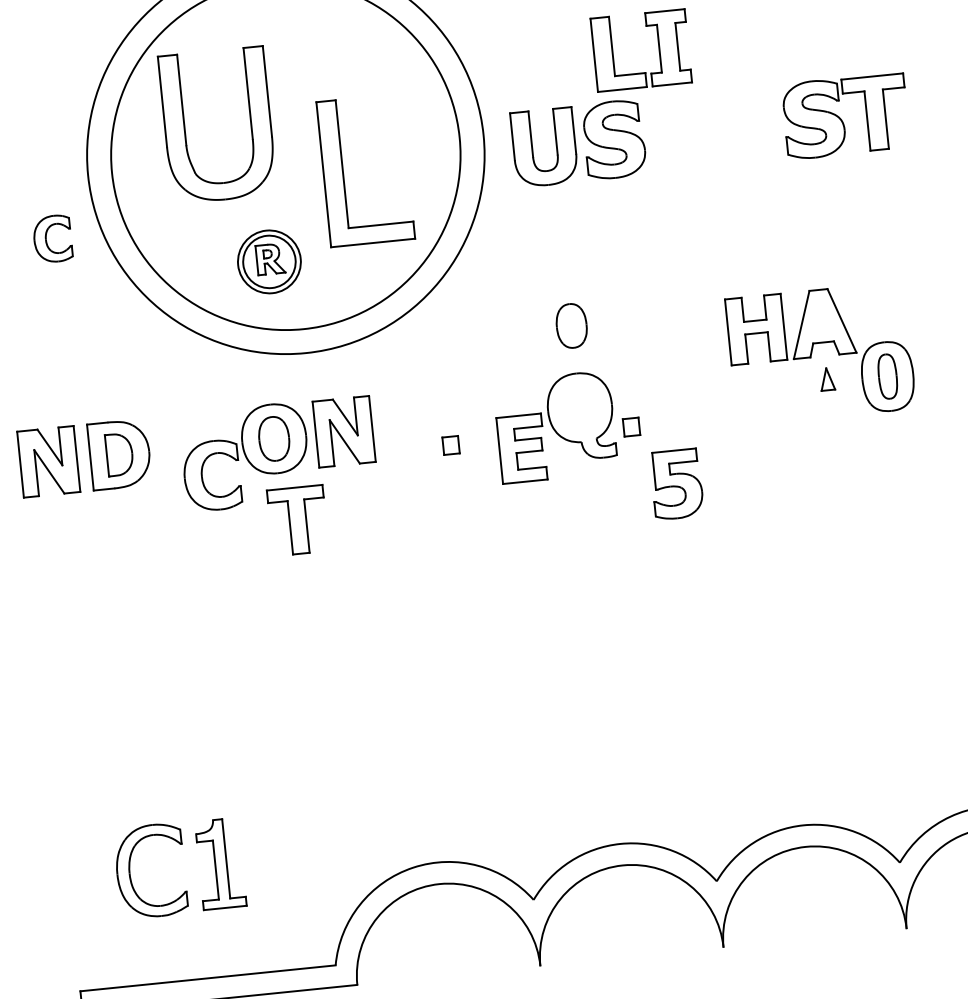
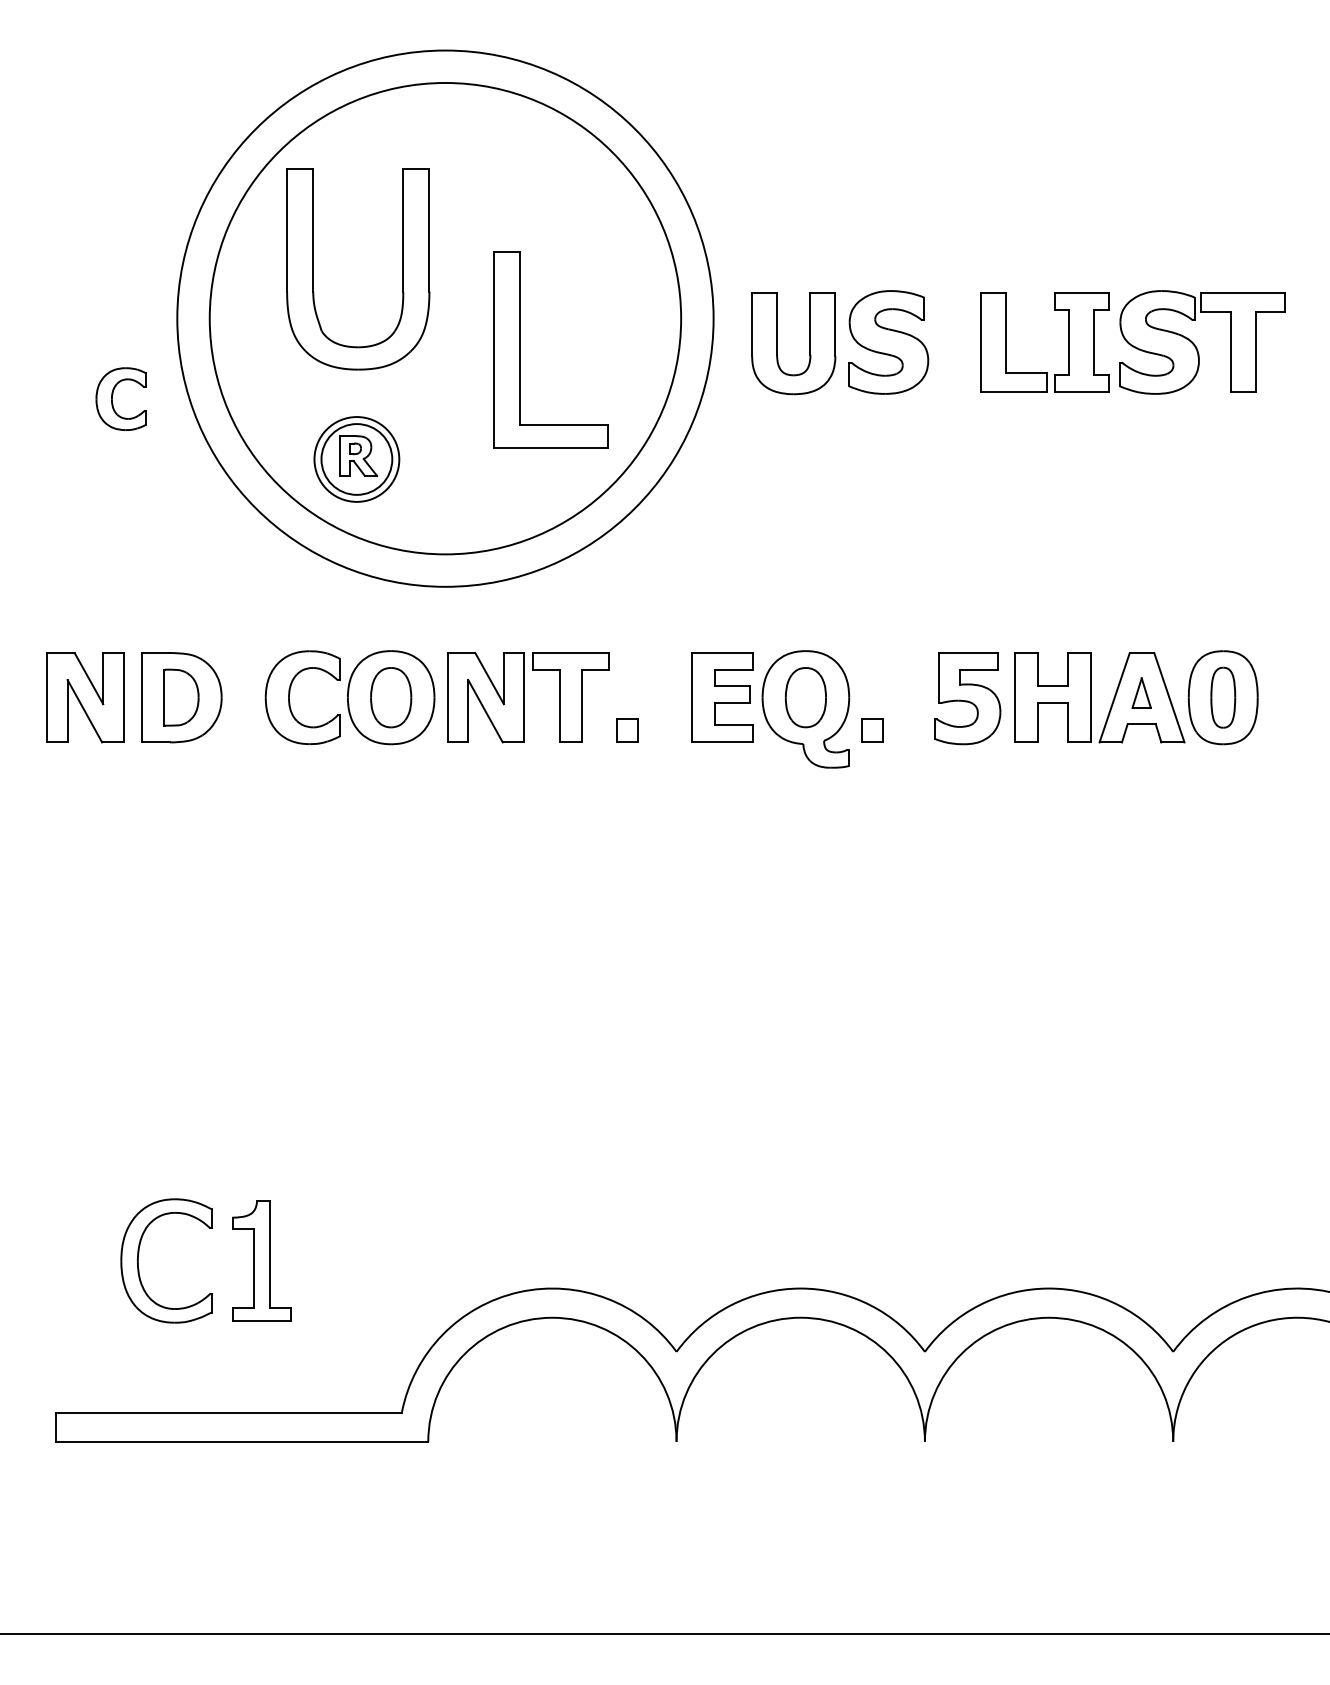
part: (658, 48) -> (1068, 342), moved
part: (269, 261) -> (356, 459), moved
part: (571, 325) -> (805, 697), moved
part: (784, 326) -> (1091, 697), moved
part: (522, 448) -> (722, 697), moved
part: (202, 473) -> (290, 693), moved
part: (676, 484) -> (967, 698), moved
part: (297, 520) -> (570, 697), moved

